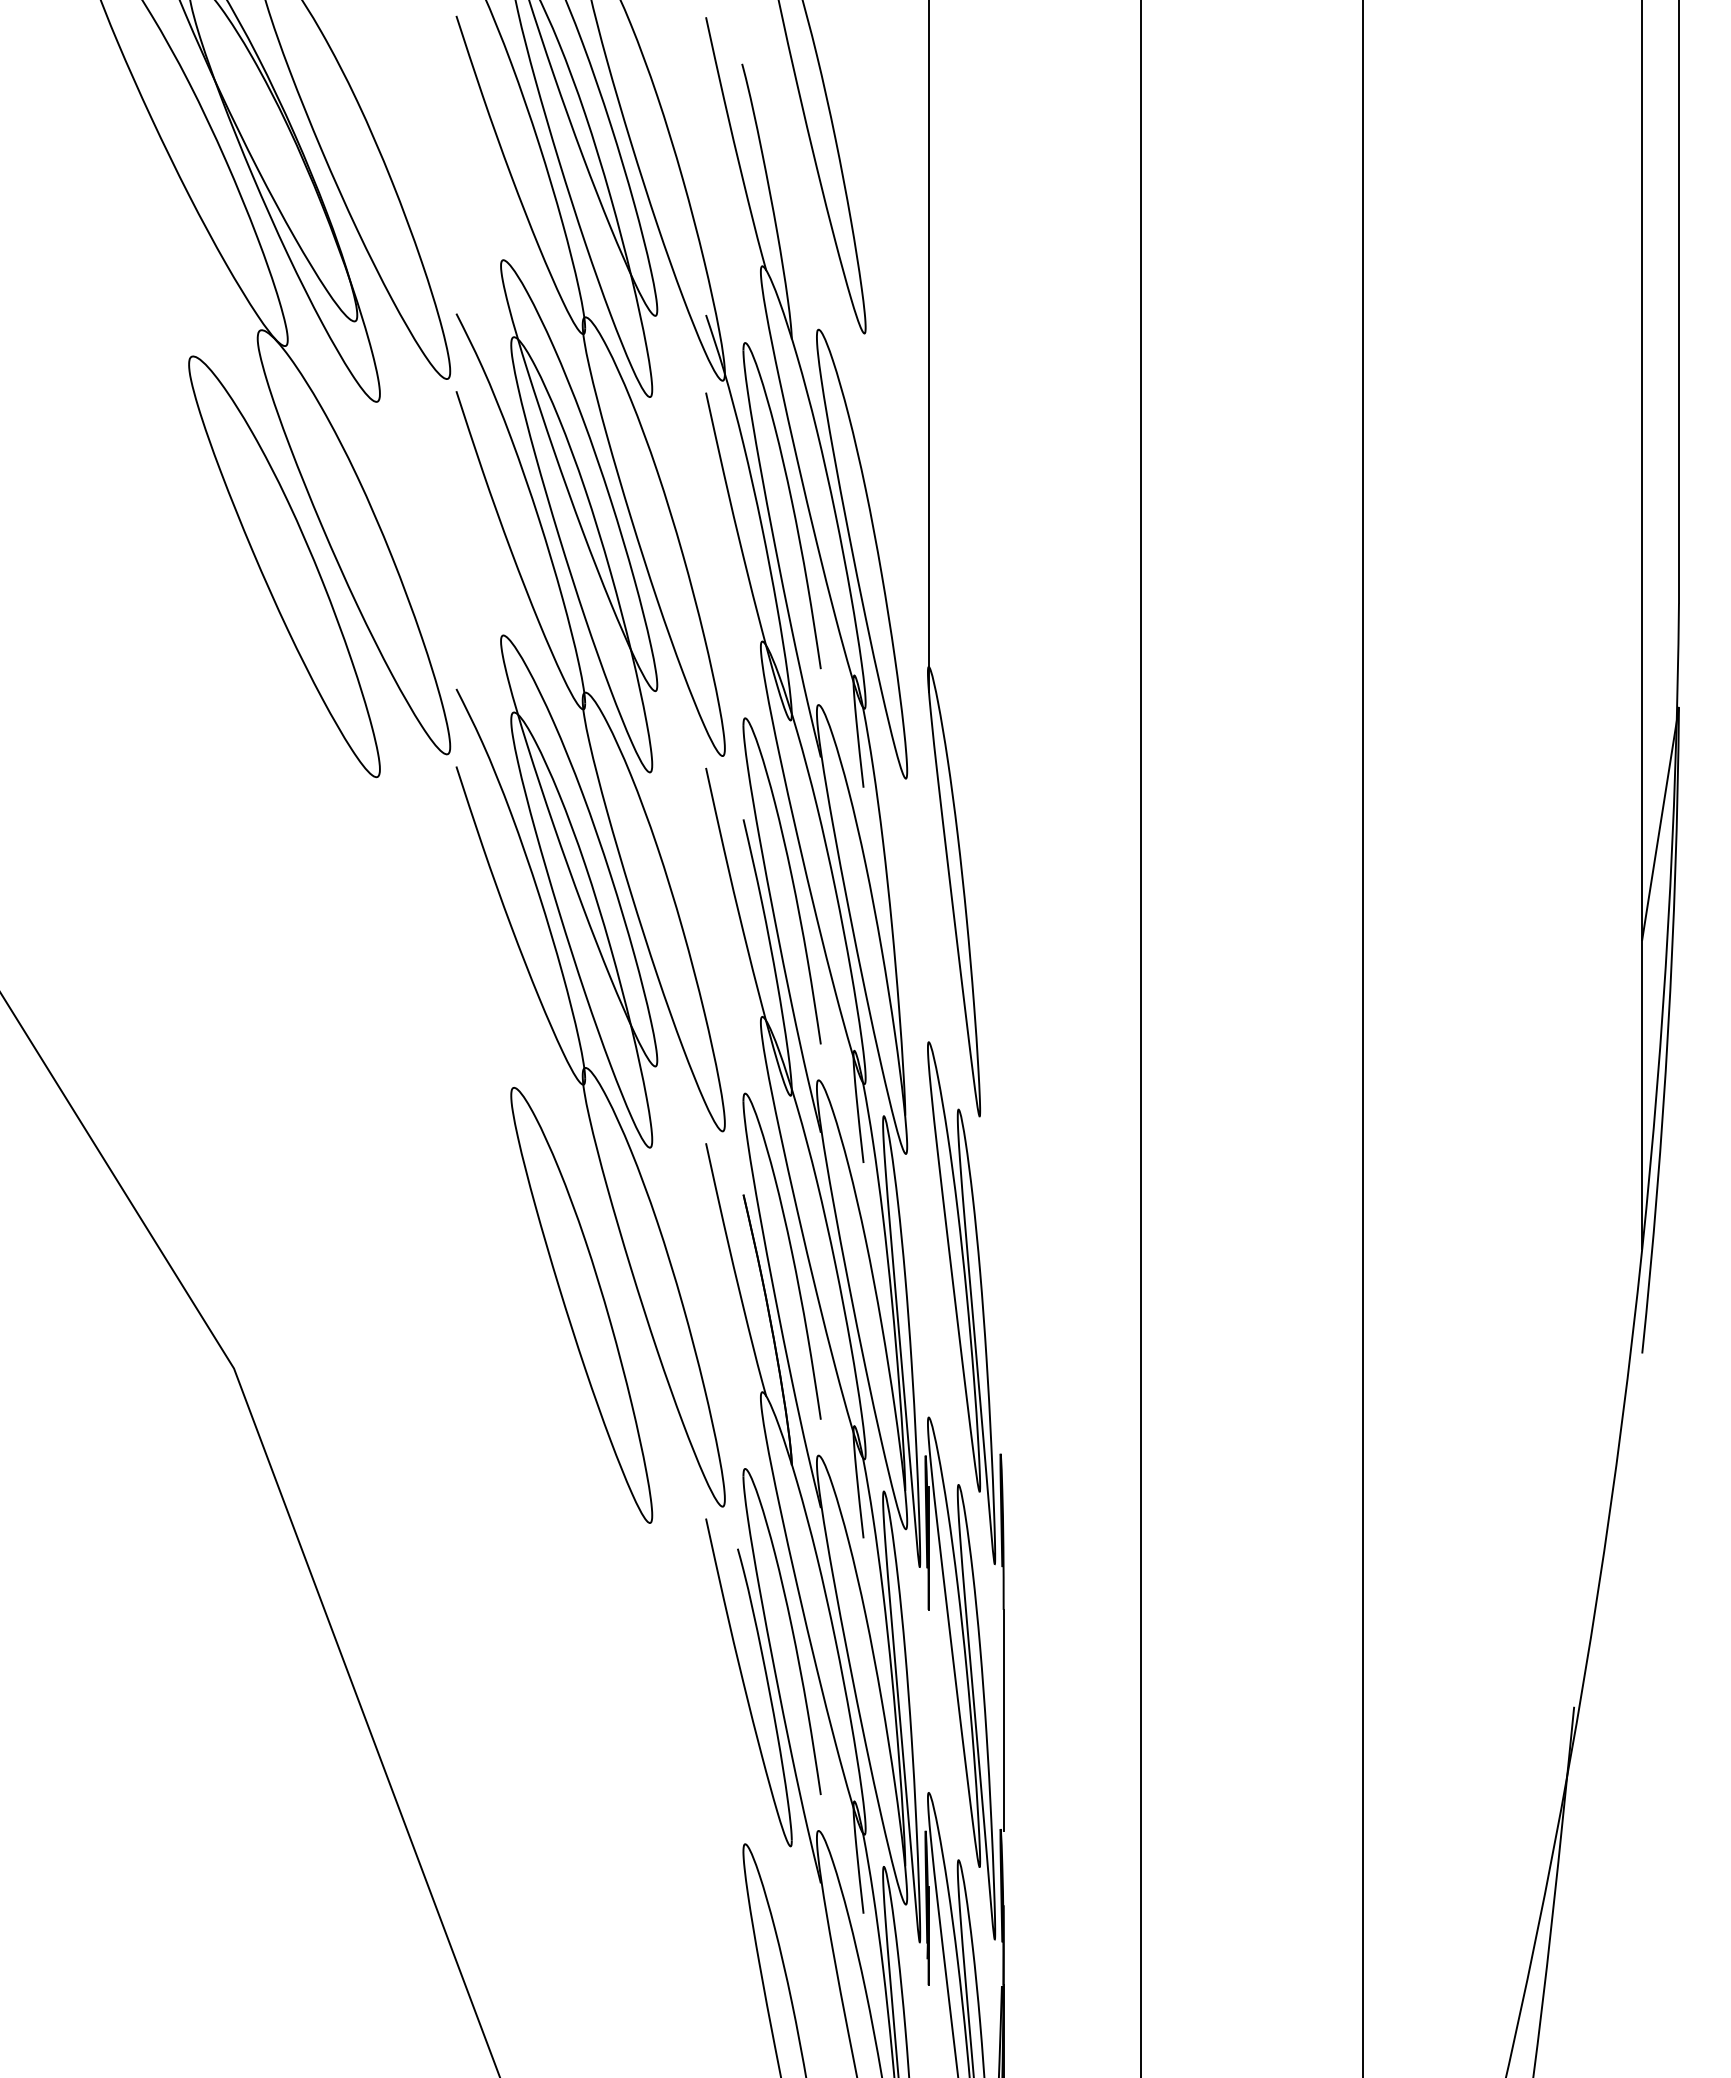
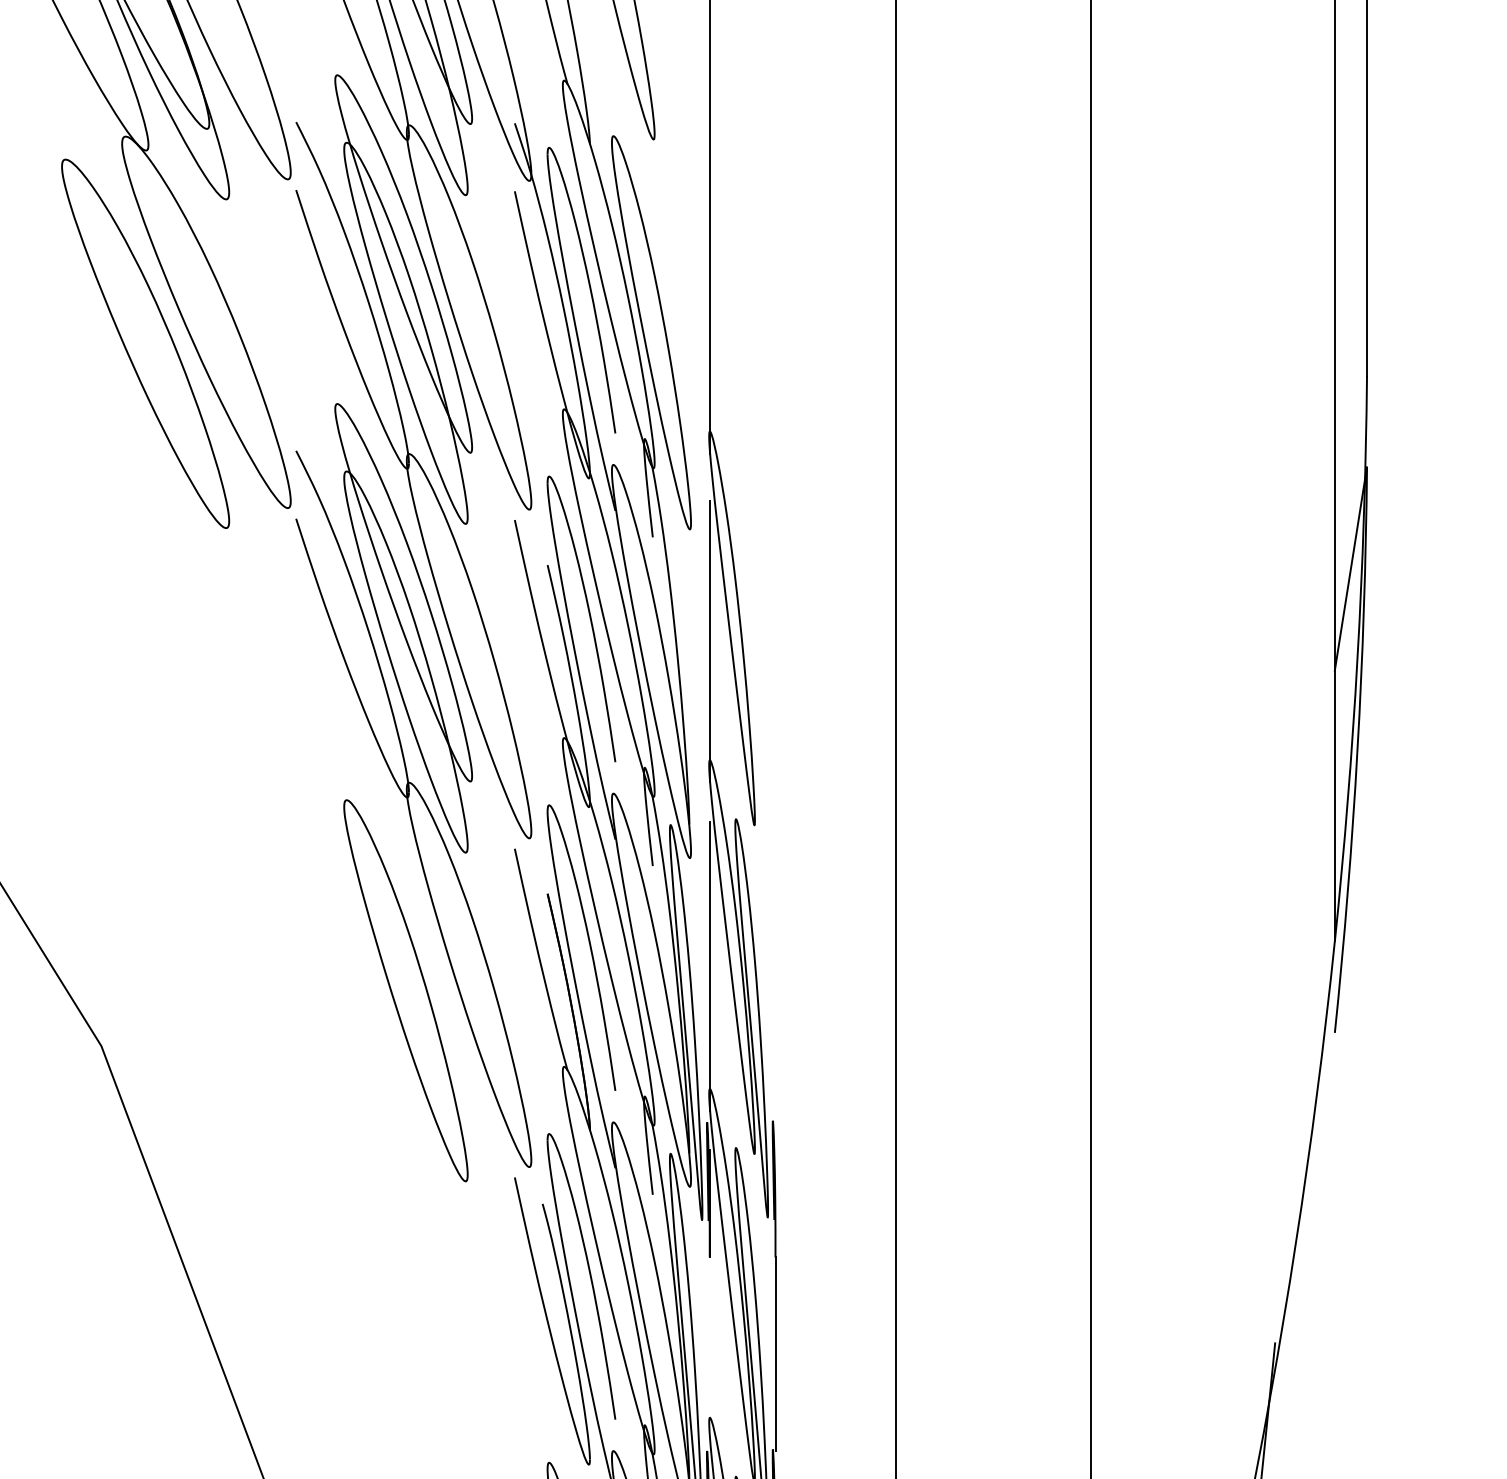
line: (928, 906) -> (709, 641), added
line: (928, 1277) -> (709, 966), added

